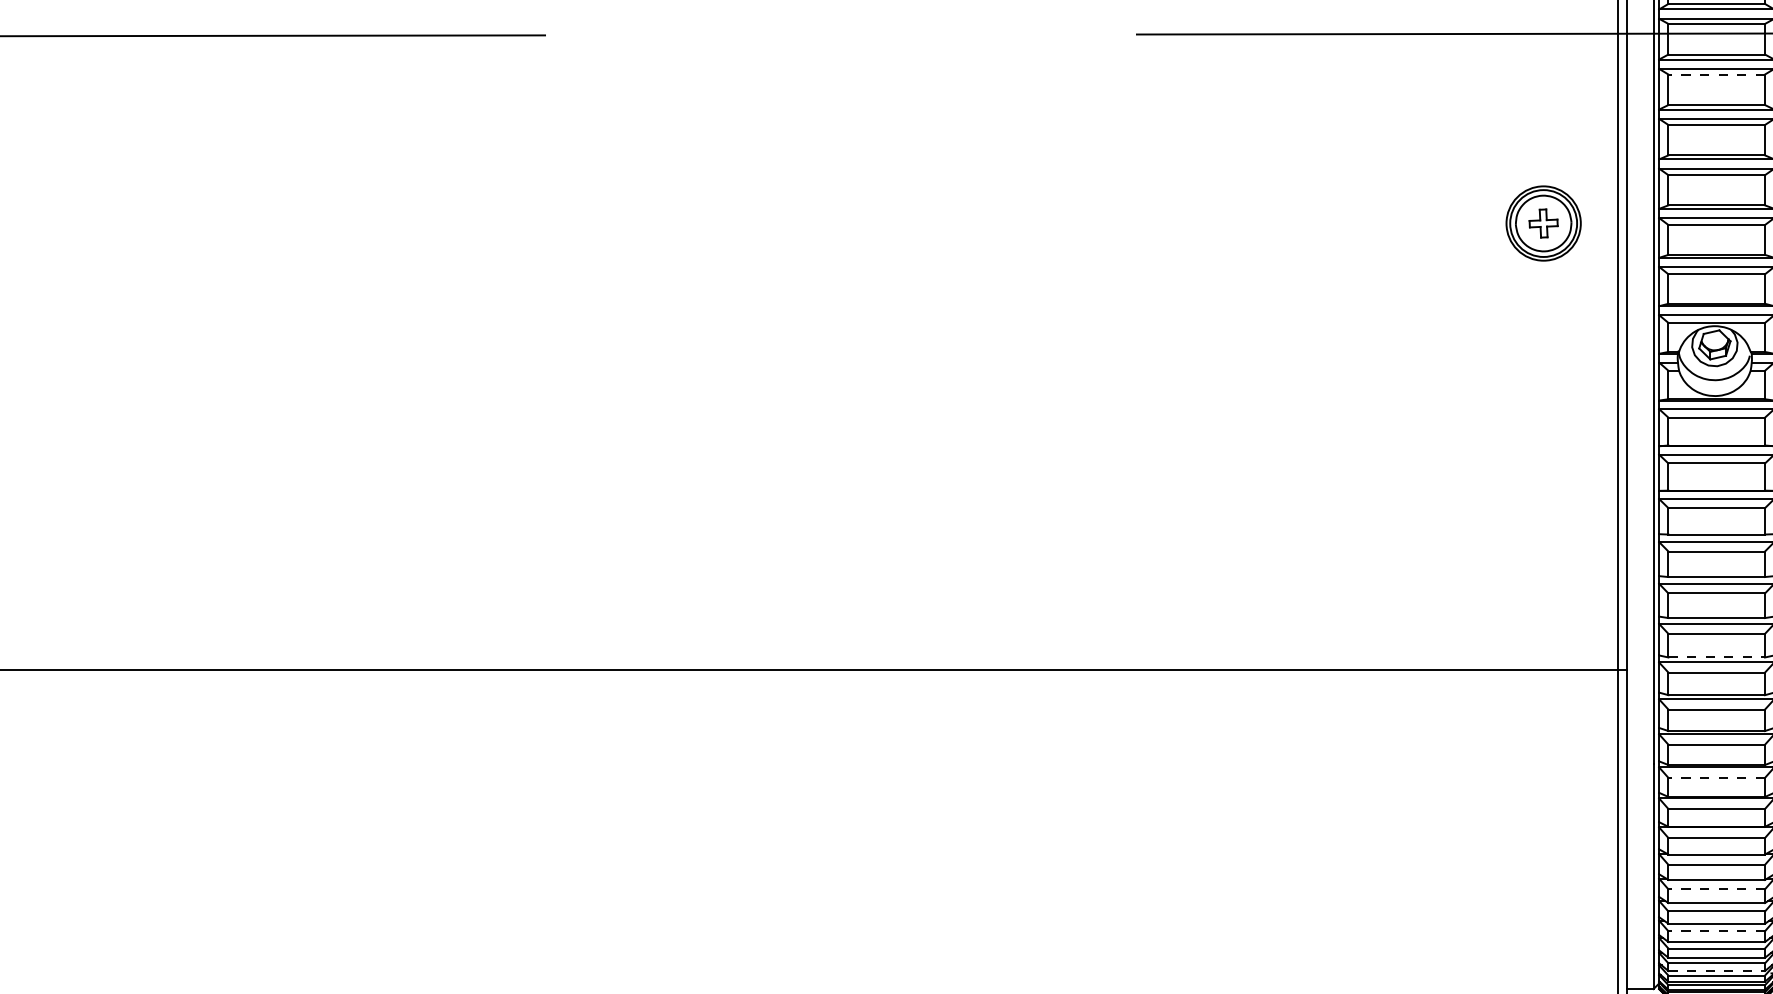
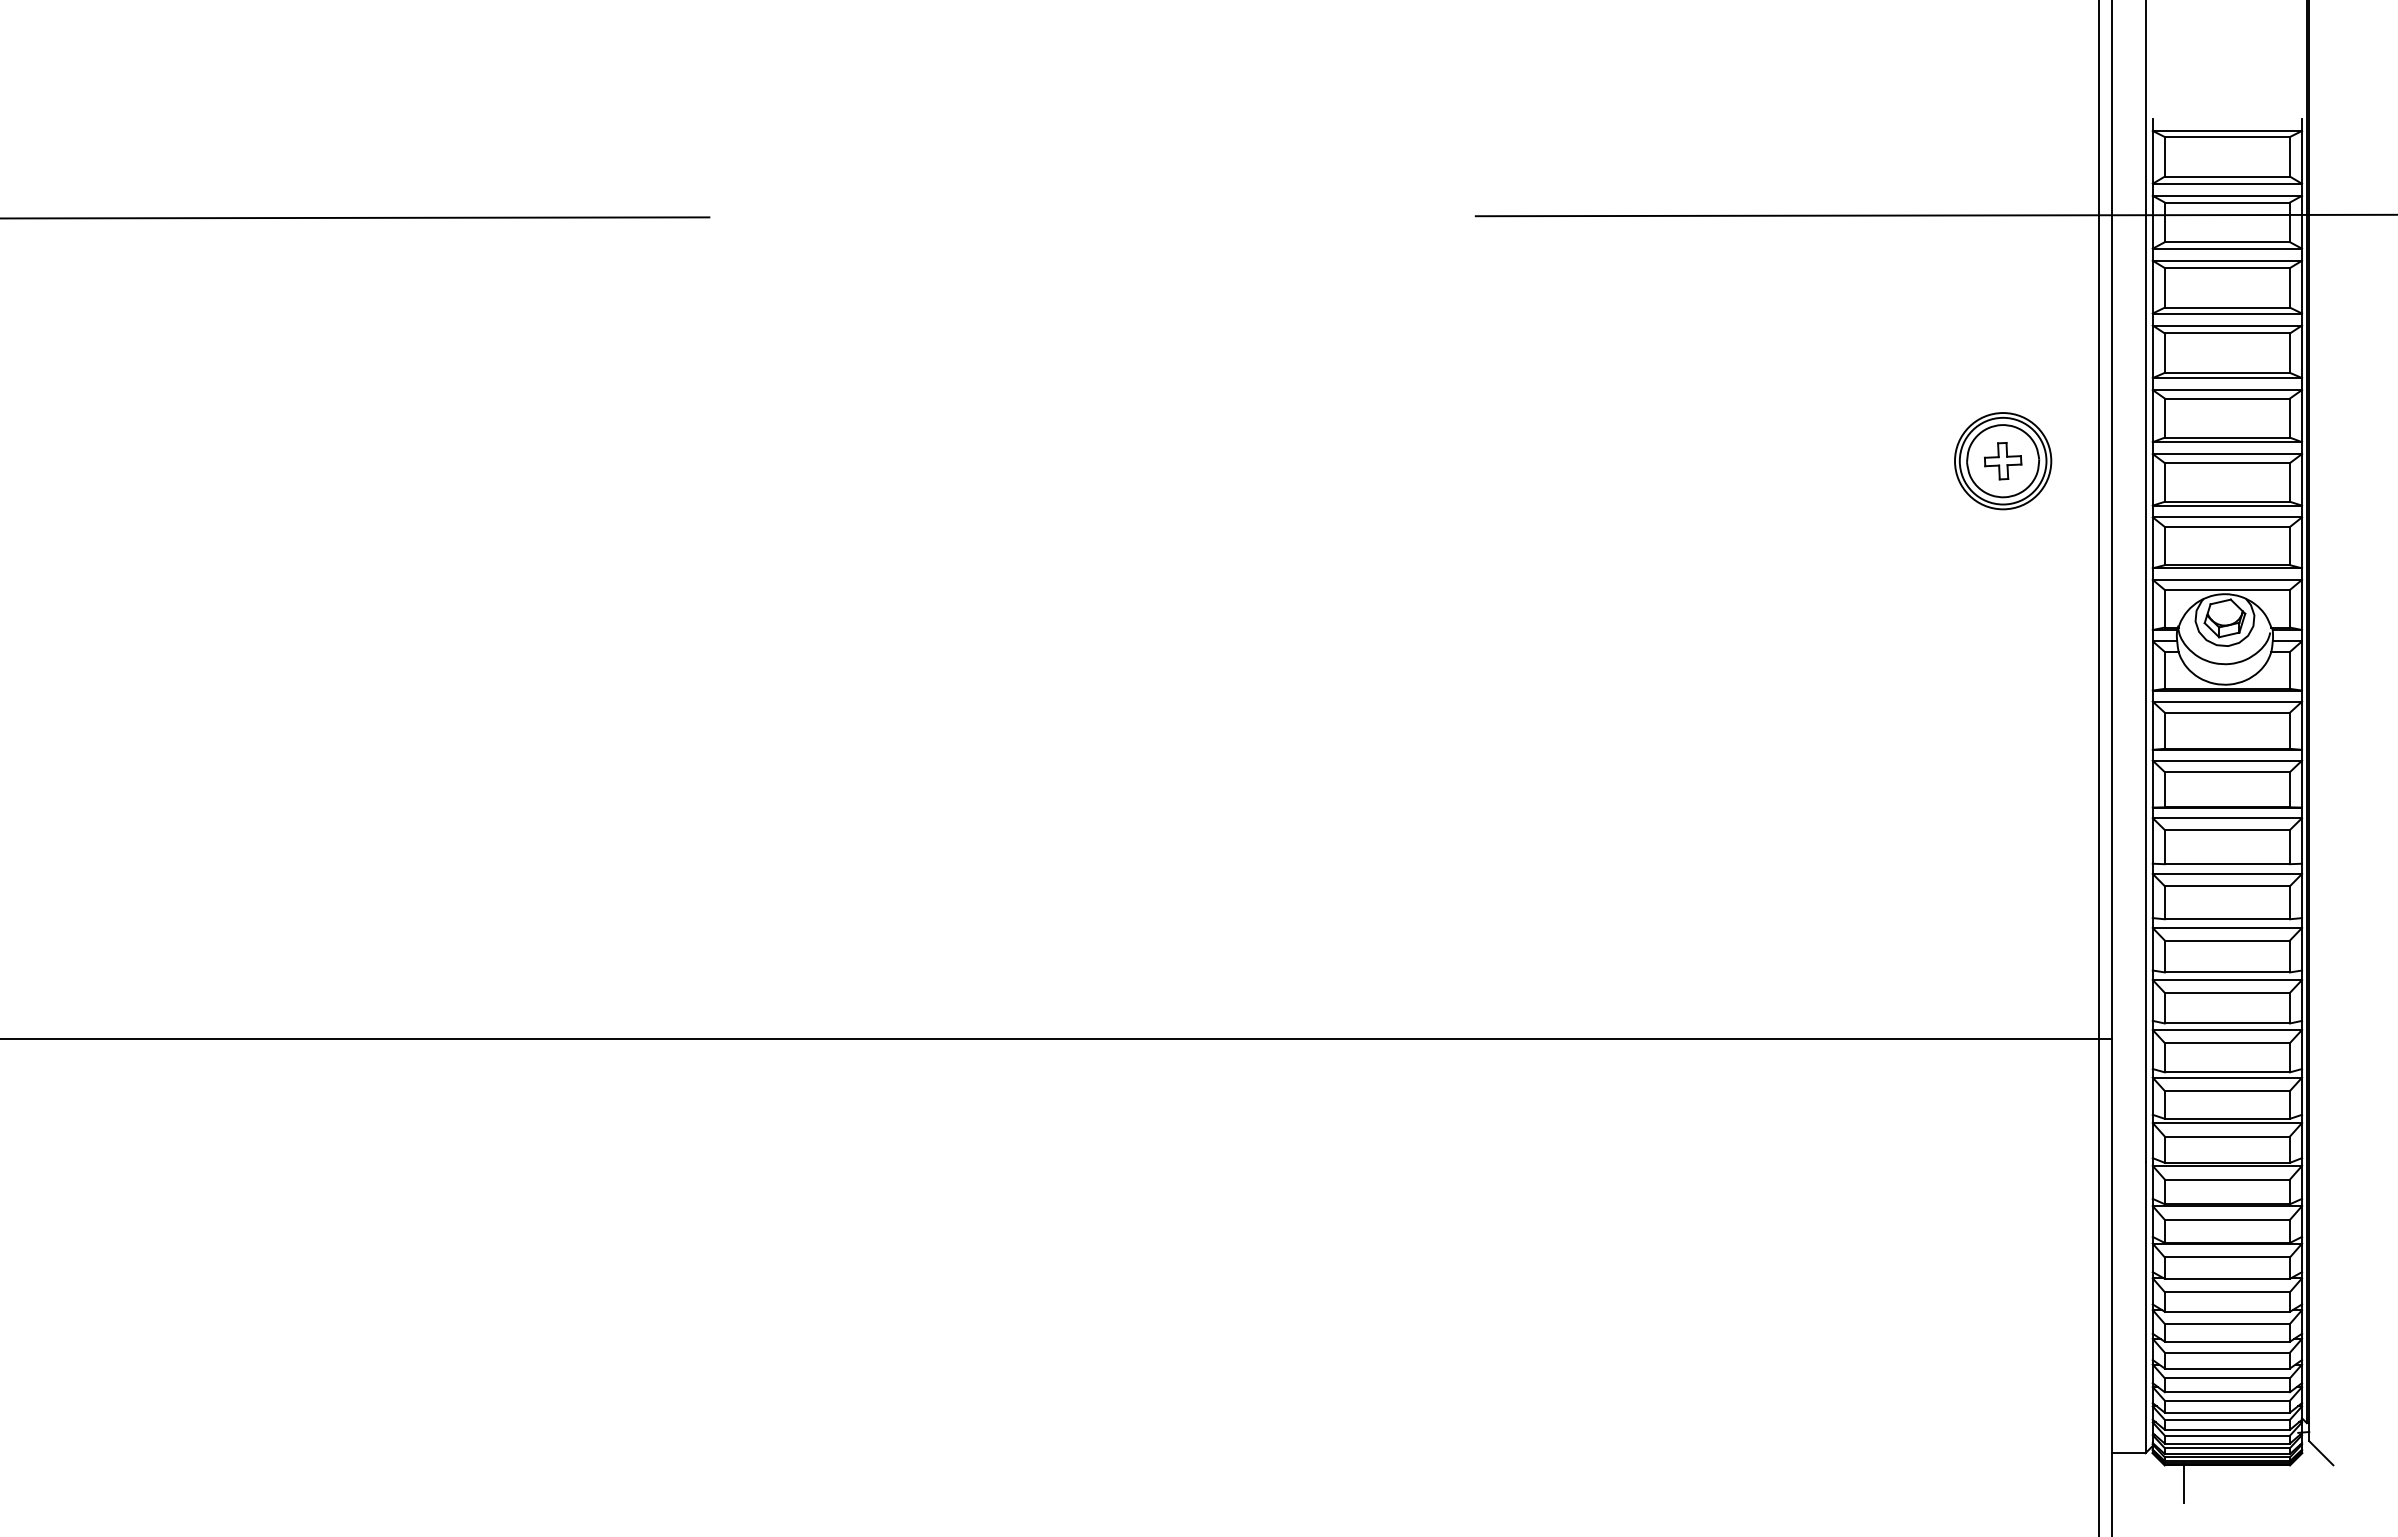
line: (1716, 74) -> (2227, 268), dashed -> solid
line: (1716, 657) -> (2227, 1023), dashed -> solid
line: (1716, 777) -> (2227, 1179), dashed -> solid
line: (1716, 888) -> (2227, 1323), dashed -> solid
line: (1716, 931) -> (2227, 1378), dashed -> solid
line: (1716, 970) -> (2227, 1429), dashed -> solid

